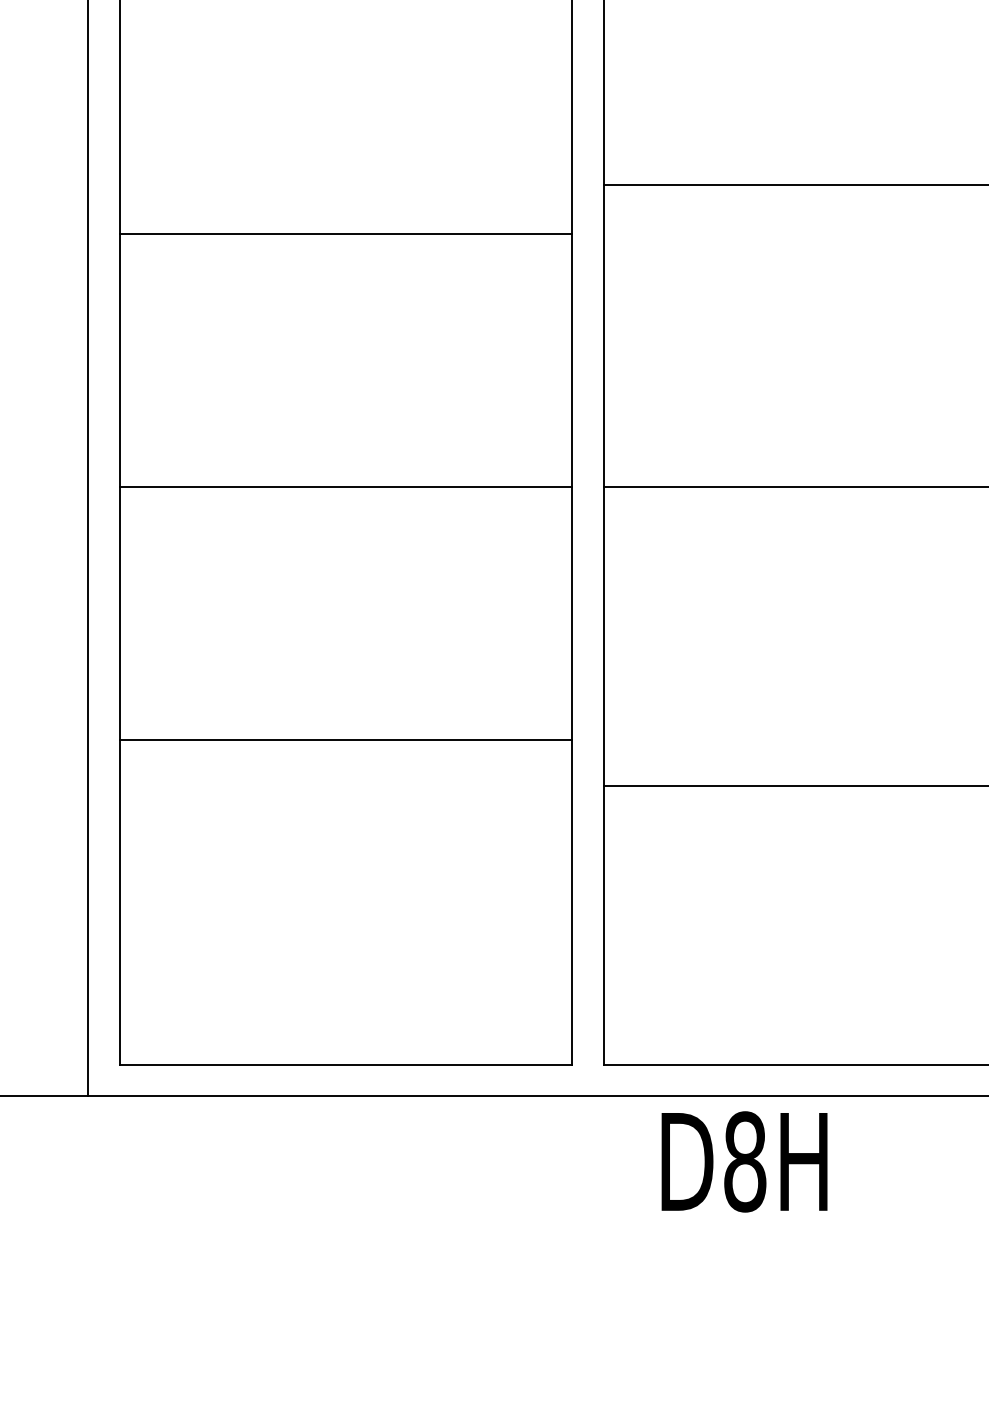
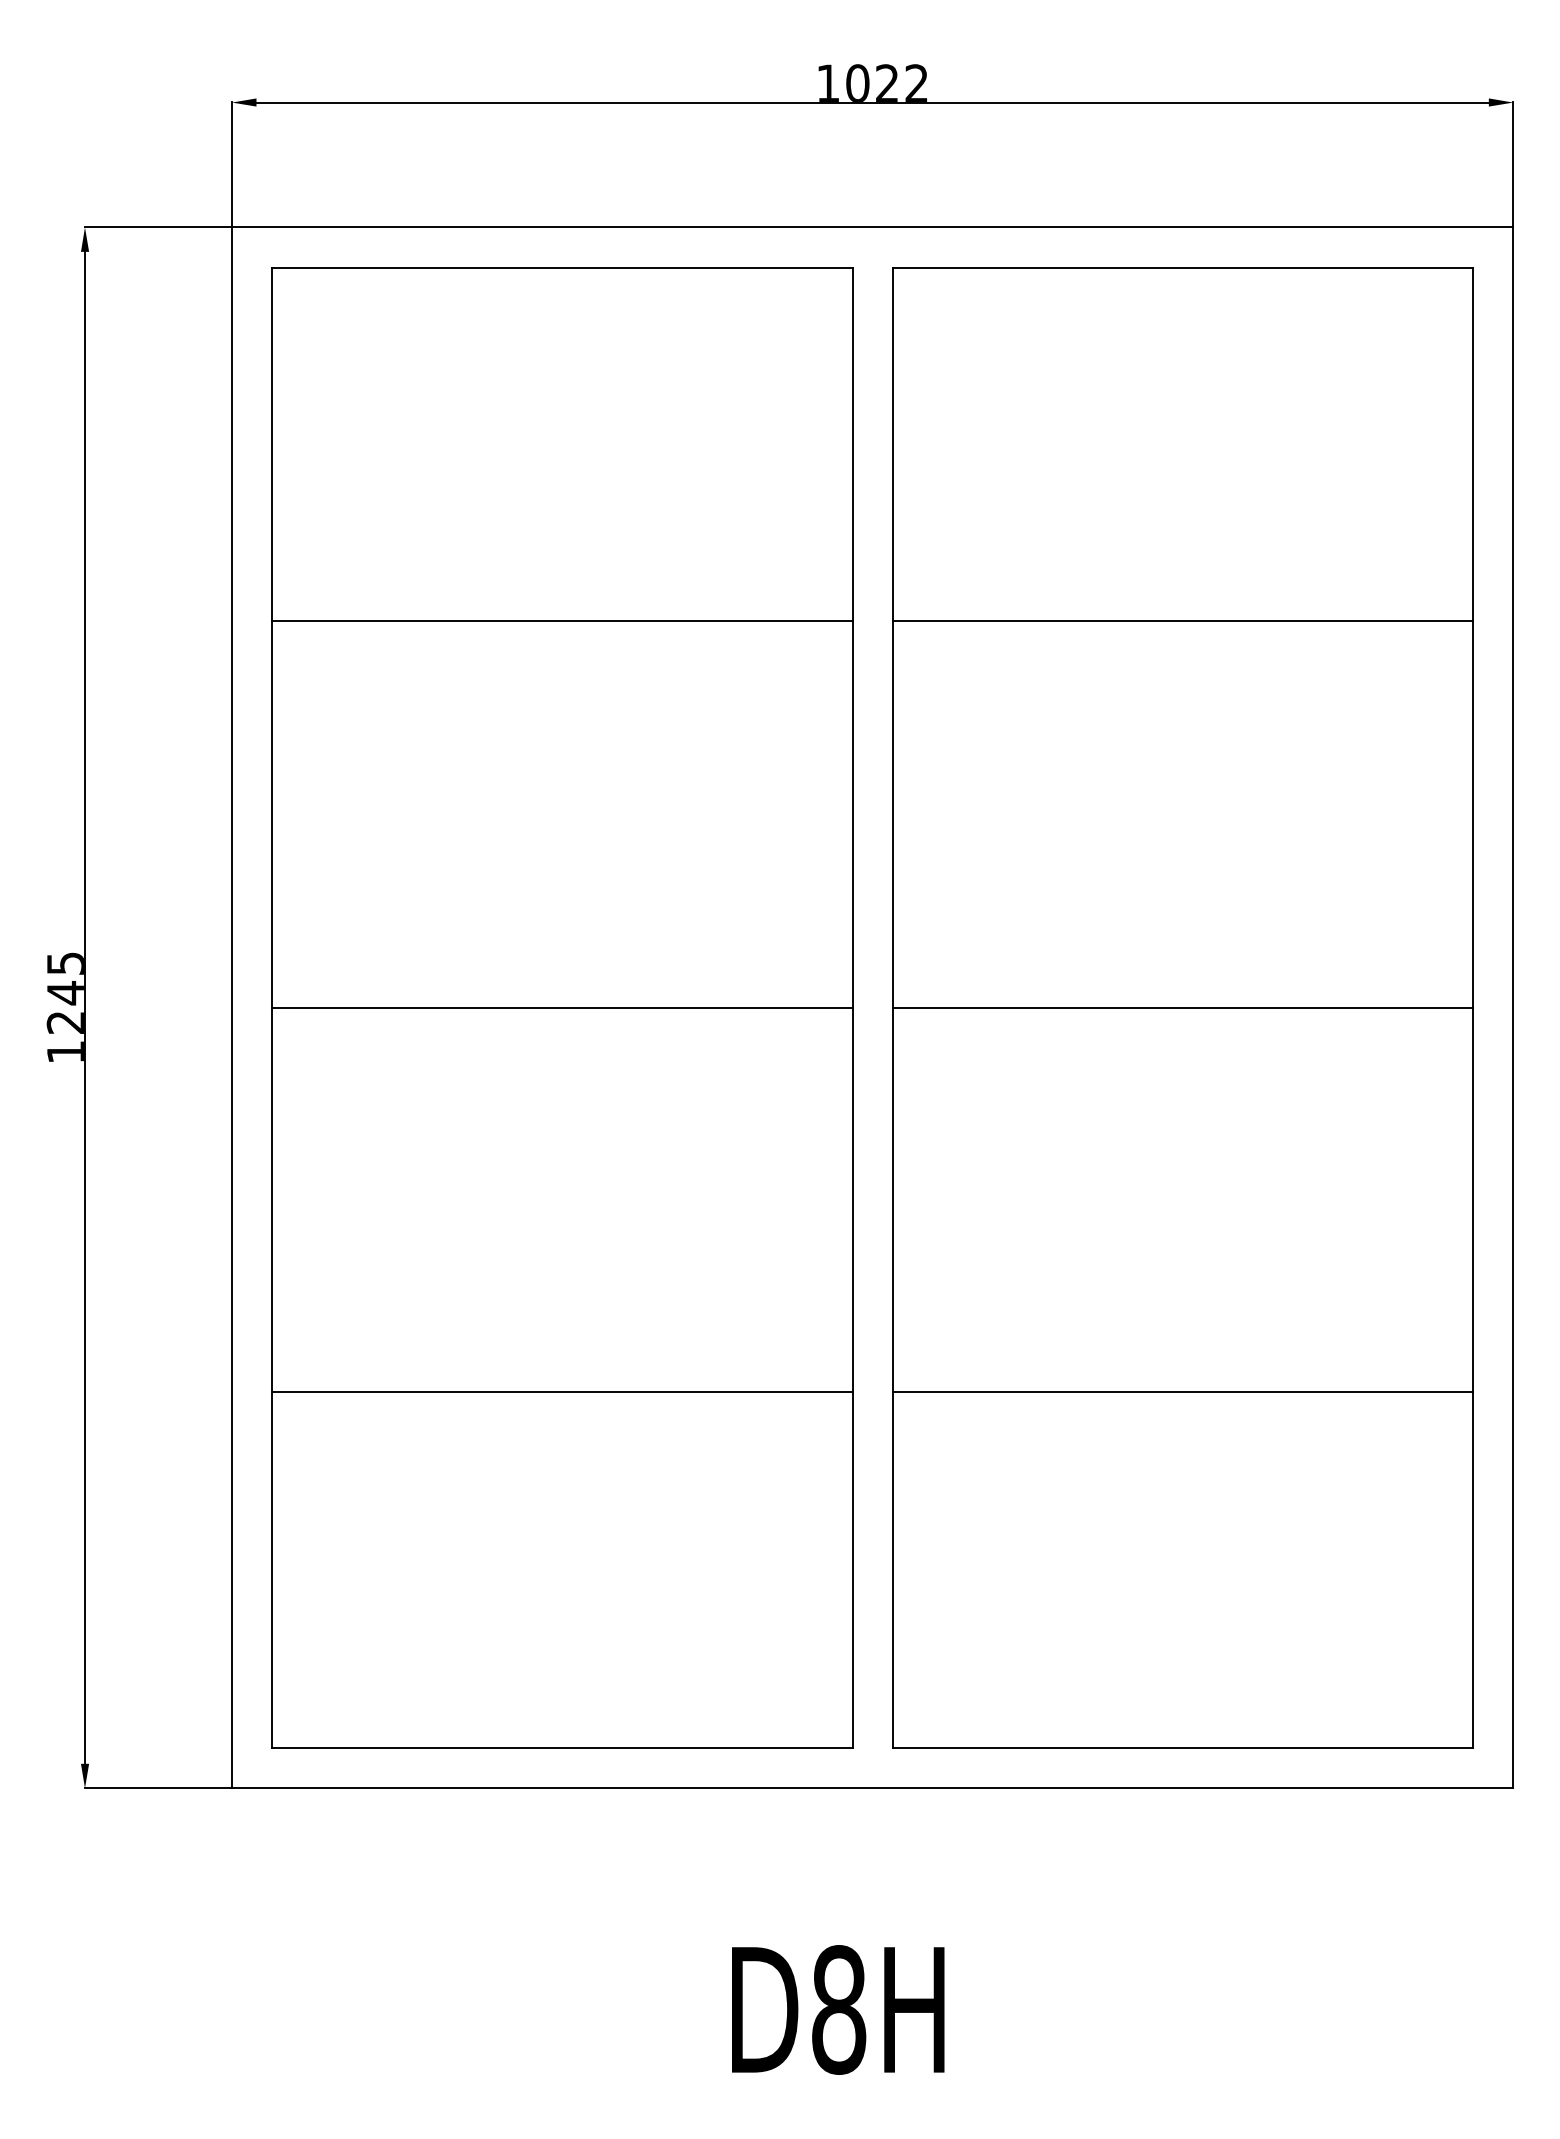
line: (346, 233) -> (562, 620), moved
line: (346, 740) -> (562, 1391), moved
text: (744, 1161) -> (838, 2009), moved

